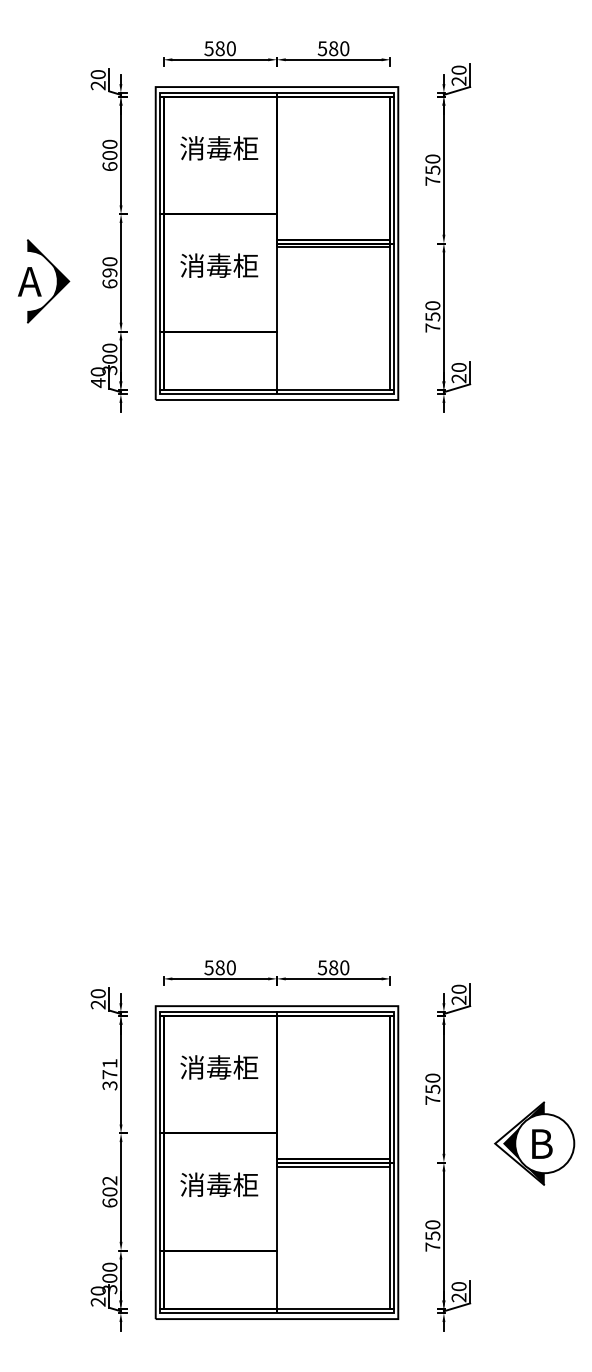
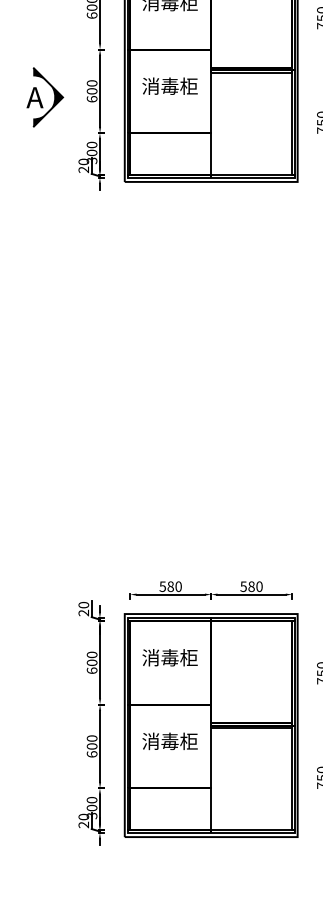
text: (109, 272) -> (91, 91), 690 -> 600
text: (97, 383) -> (83, 170), 40 -> 20
text: (109, 1074) -> (91, 662), 371 -> 600
text: (109, 1180) -> (91, 738), 602 -> 600

